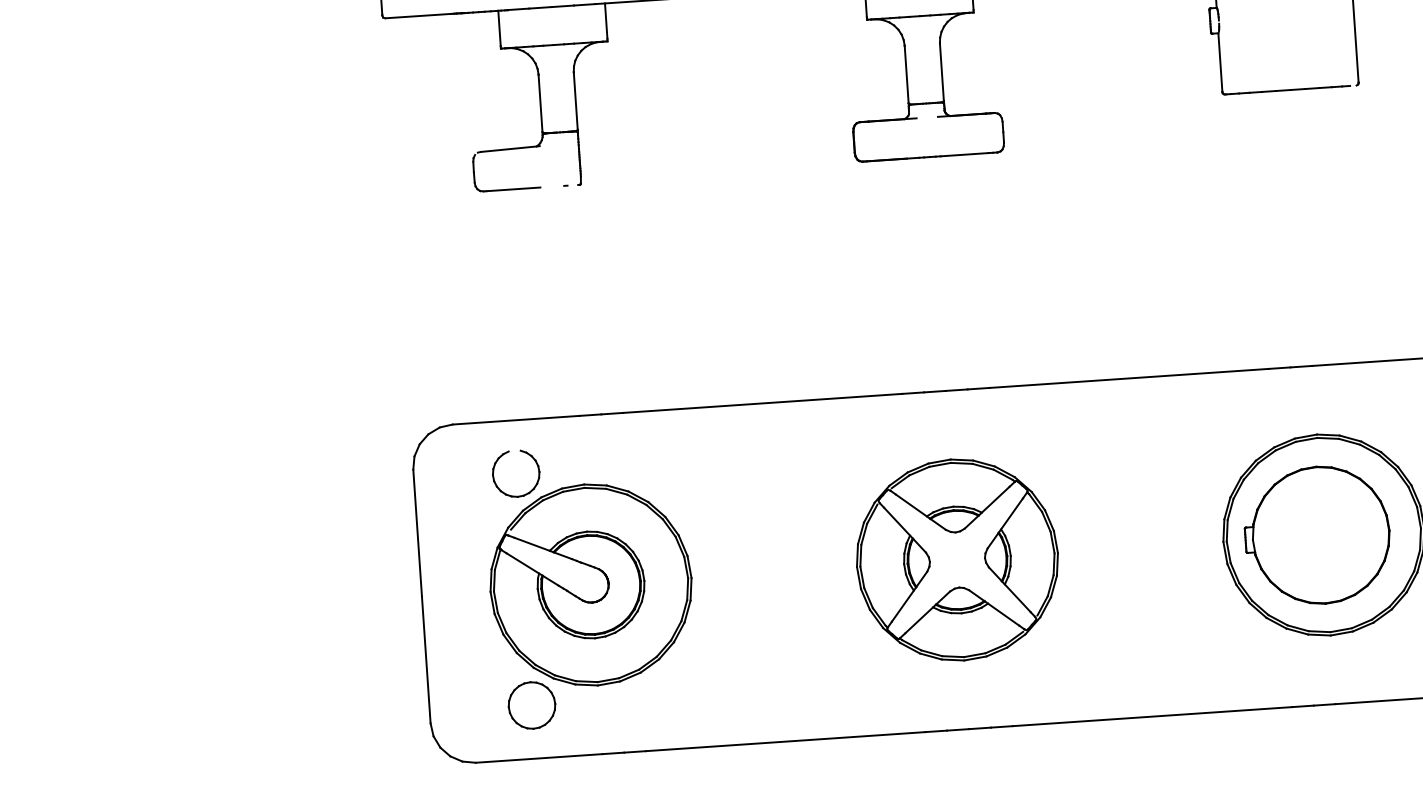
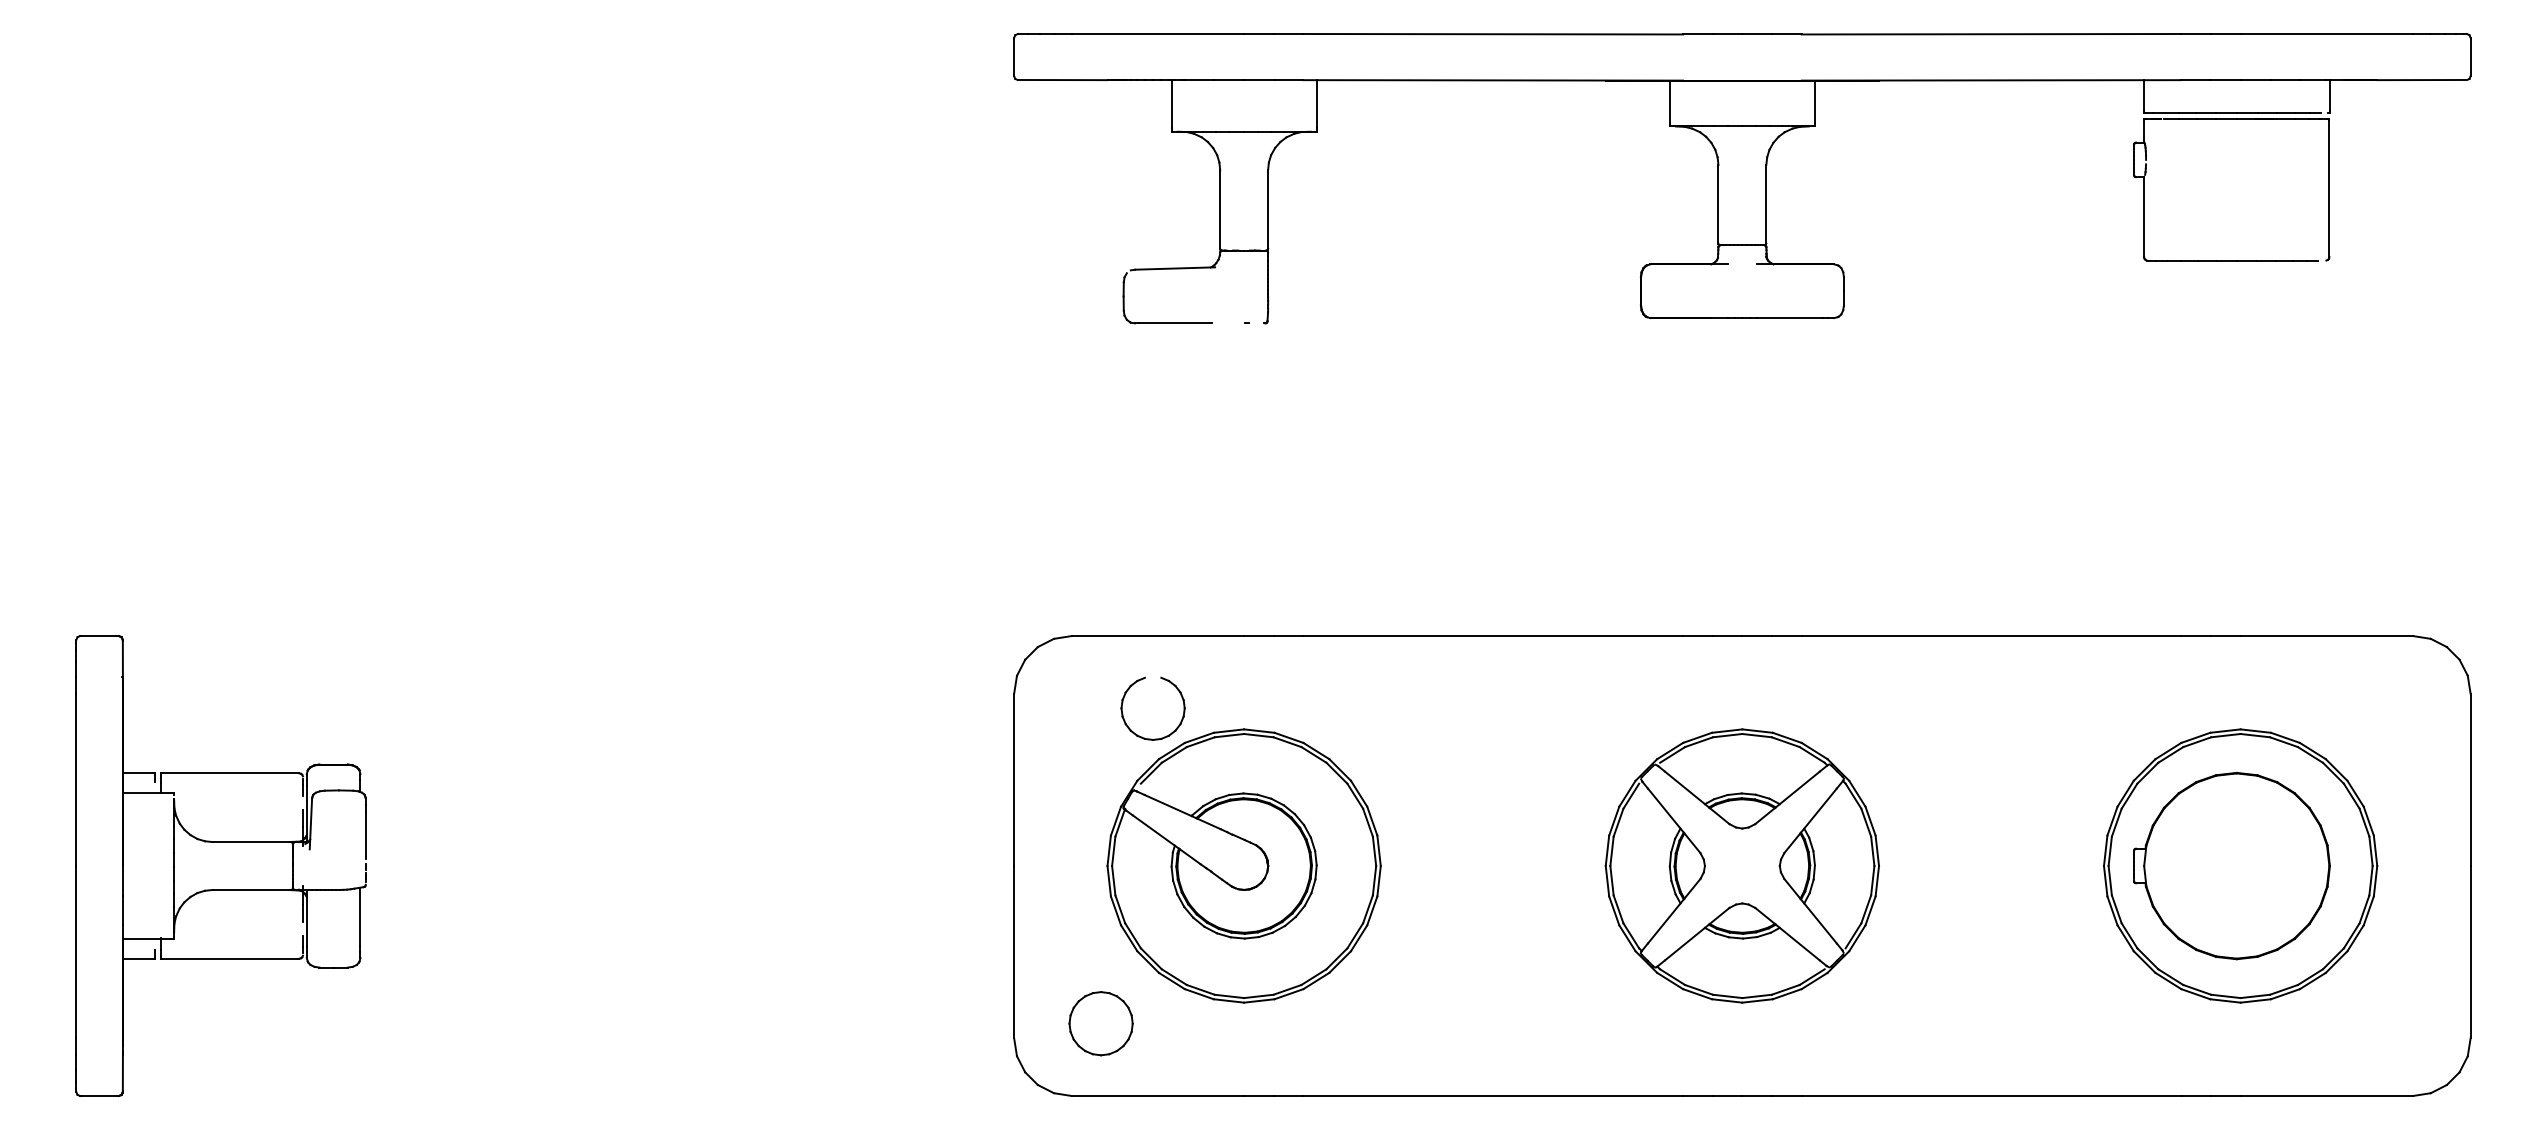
part: (531, 705) -> (1100, 1023), moved

